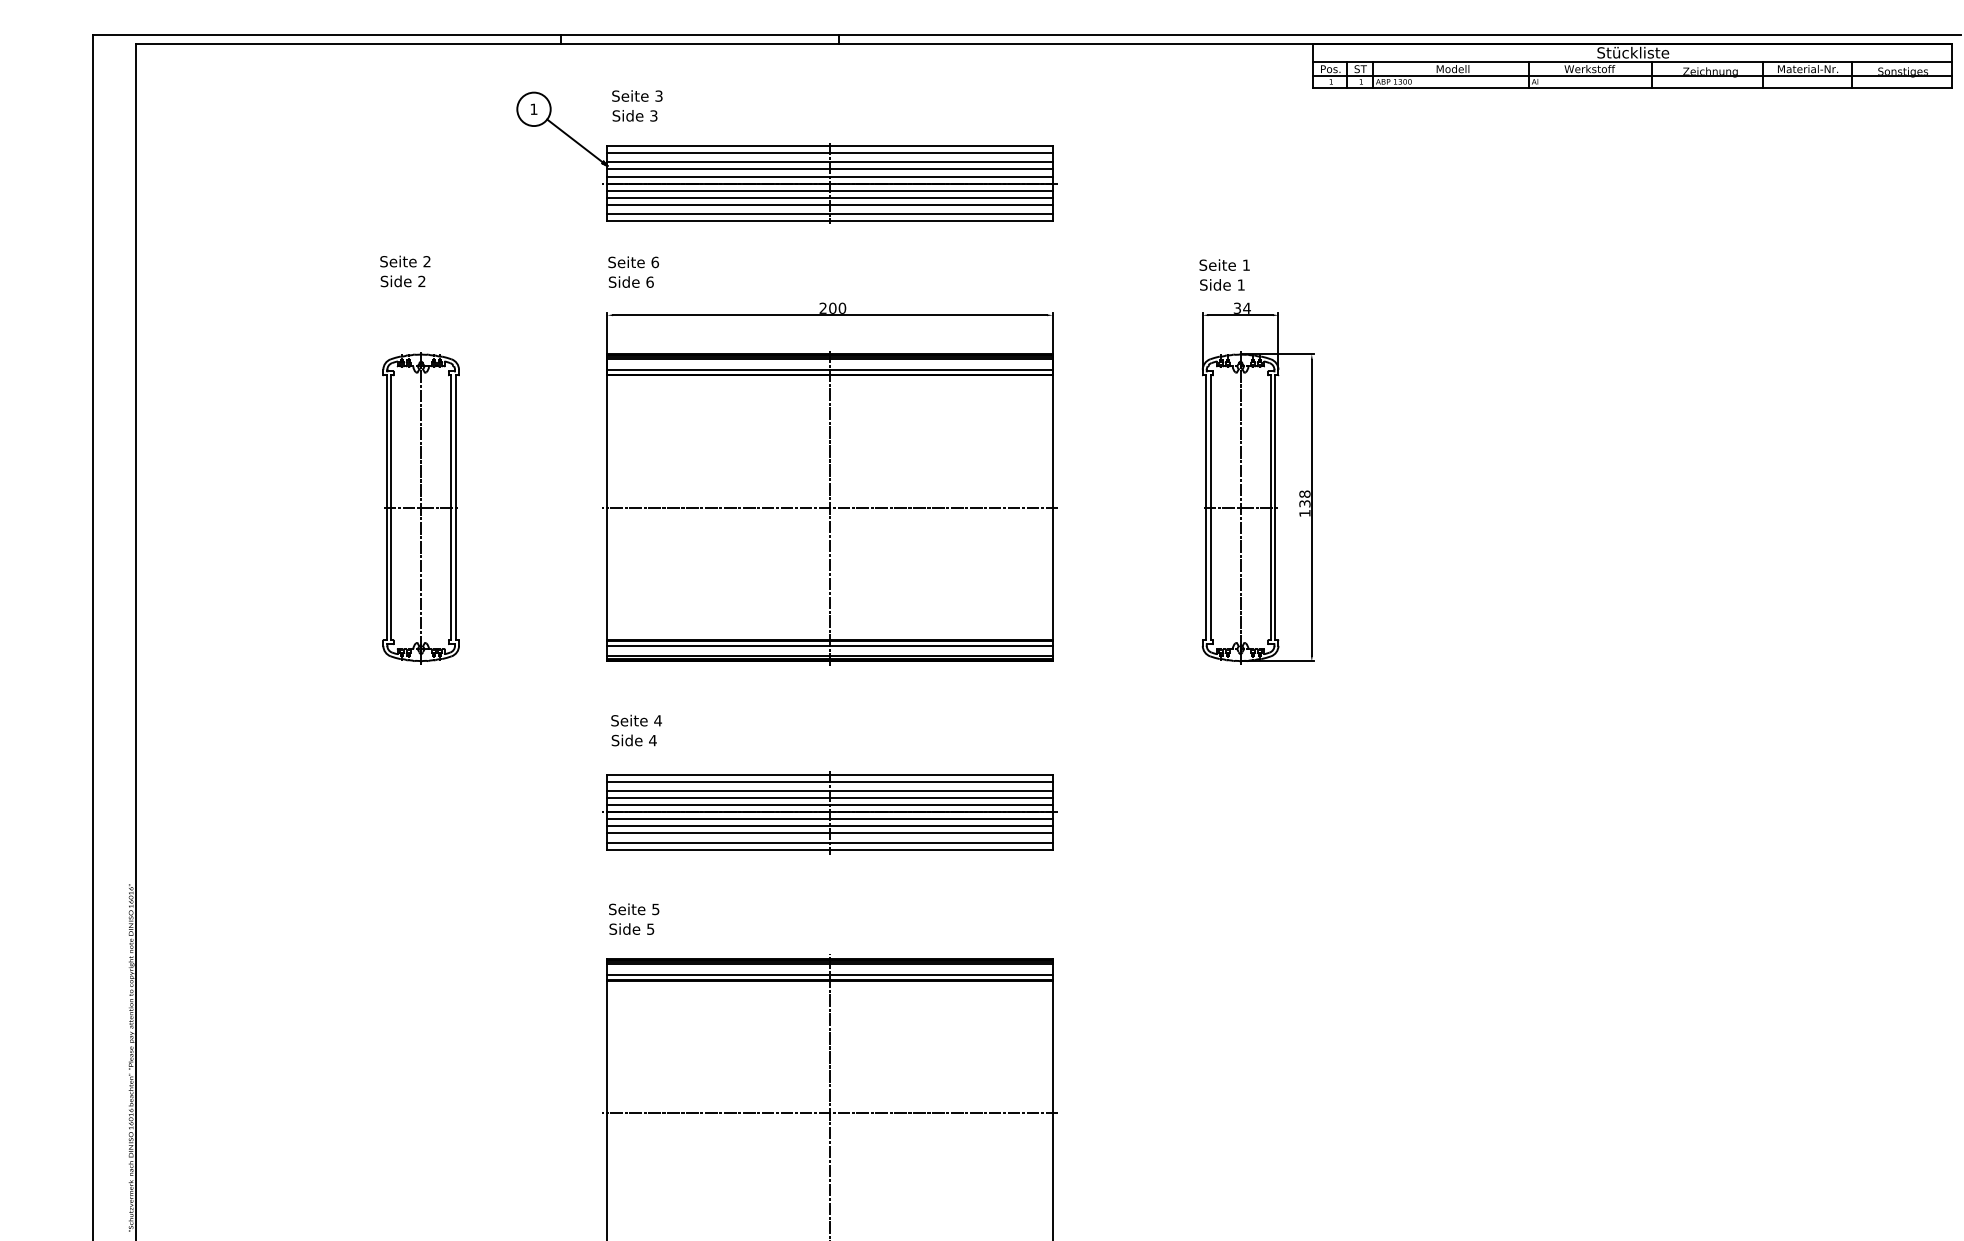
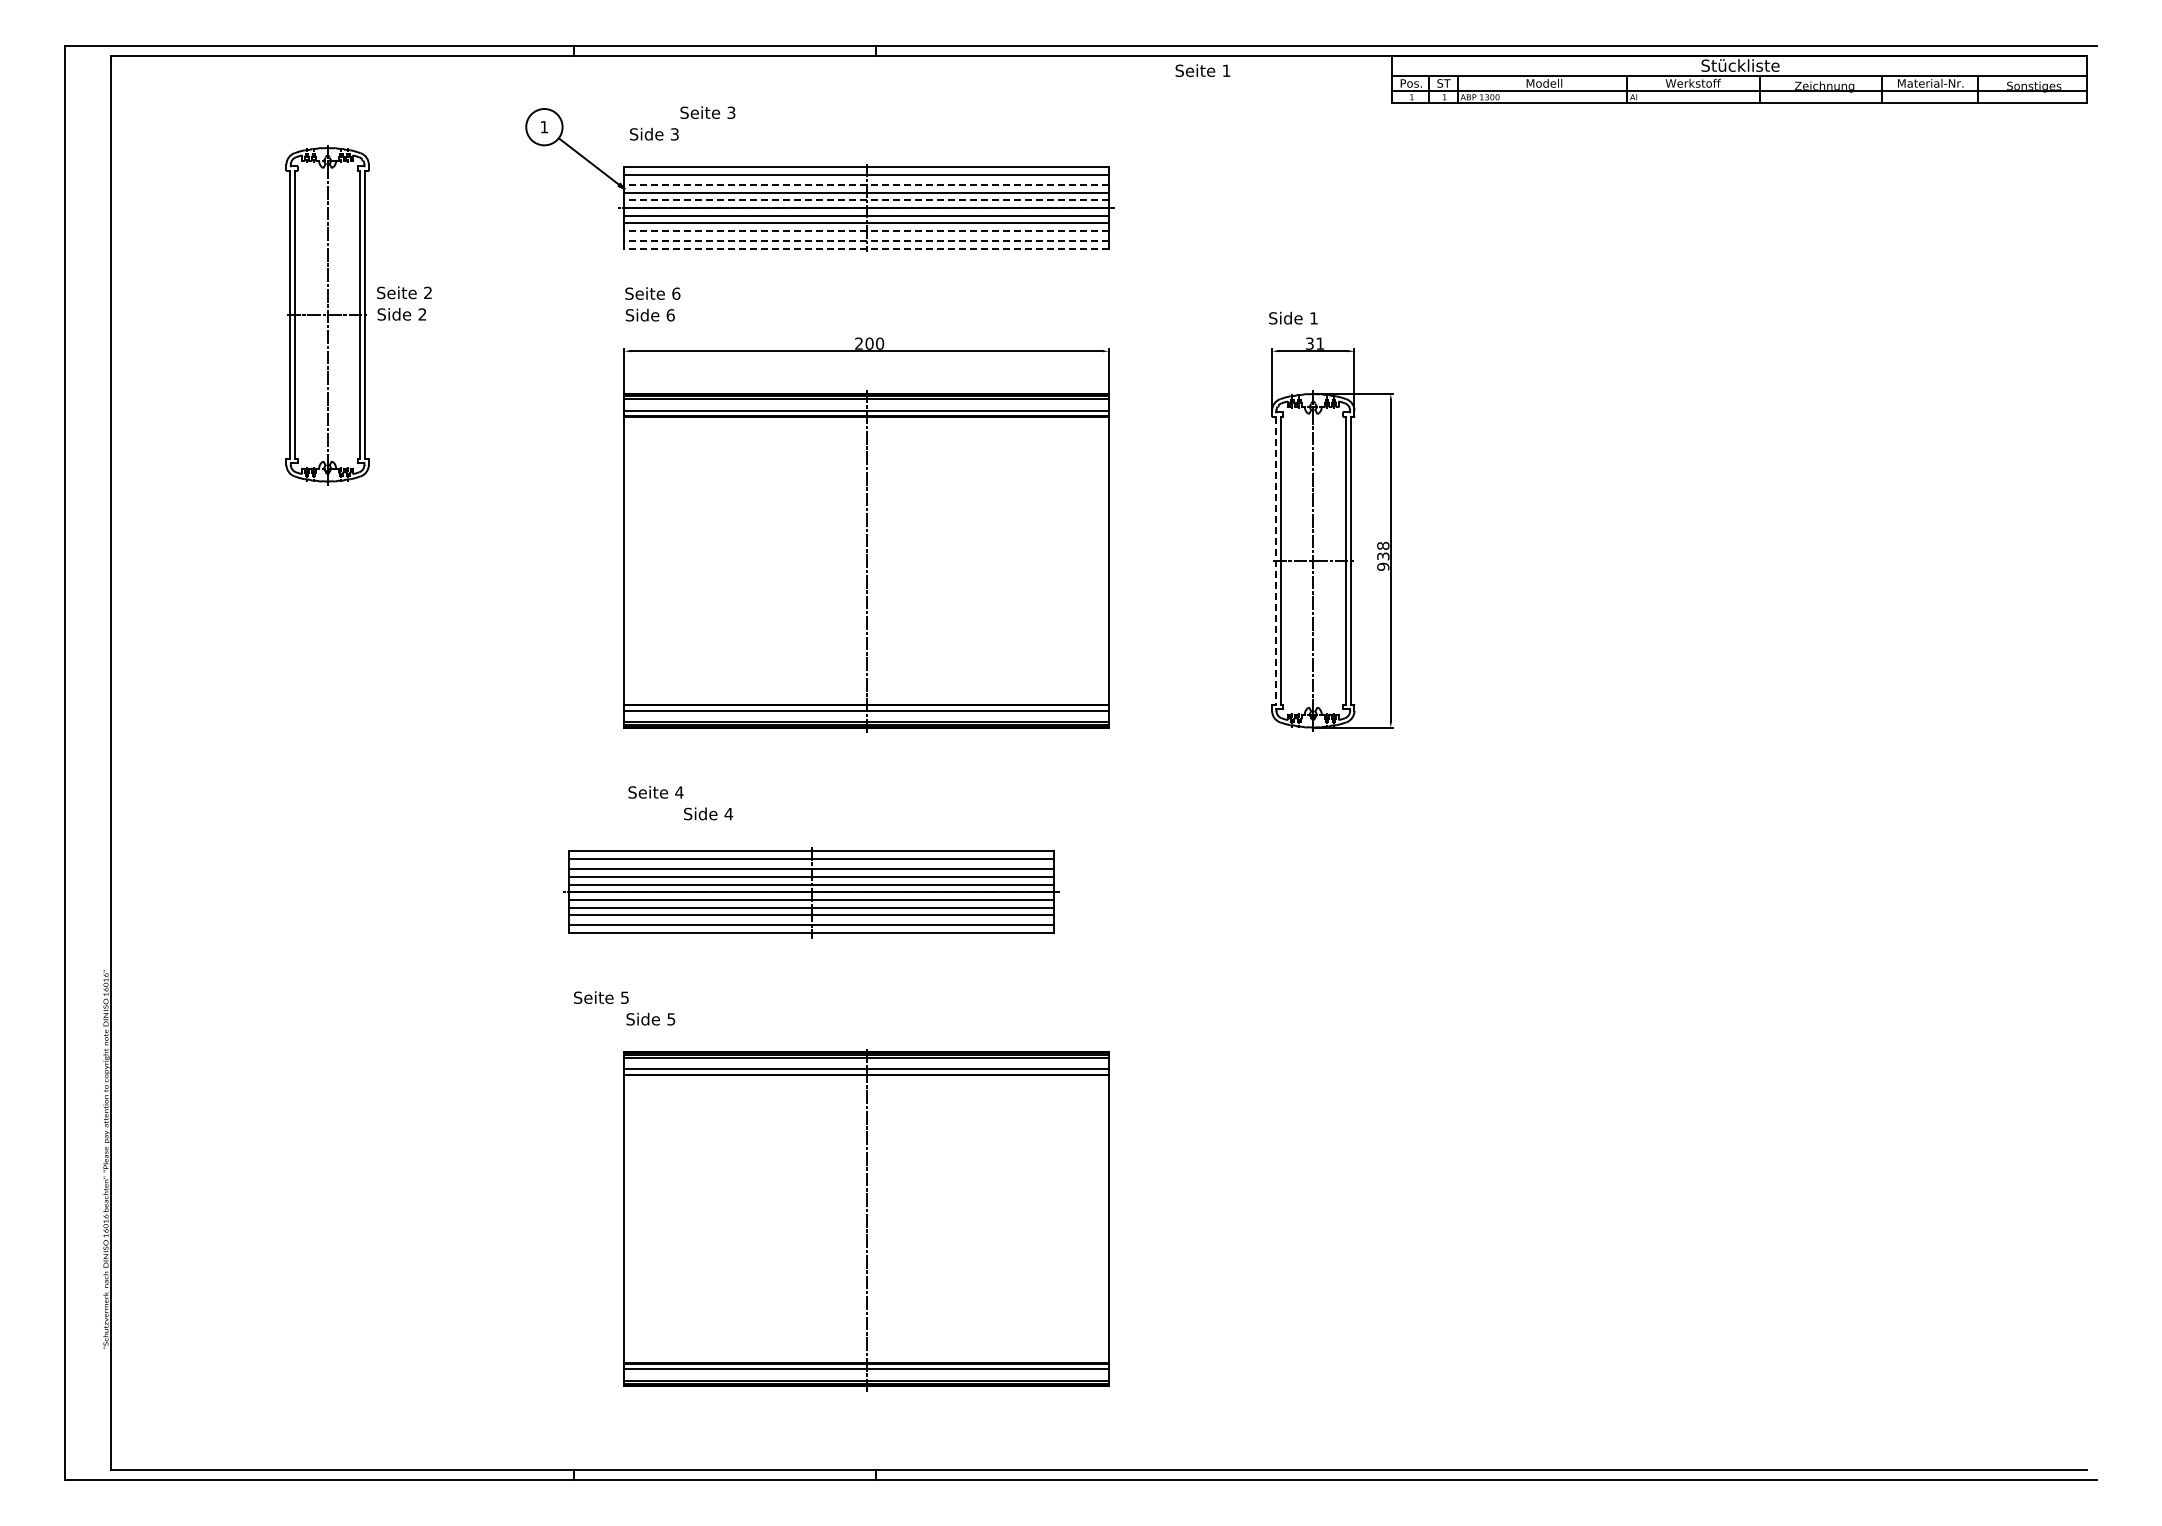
text: (637, 95) -> (707, 112), moved
line: (830, 162) -> (866, 184), solid -> dashed
line: (830, 176) -> (866, 200), solid -> dashed
line: (830, 204) -> (866, 230), solid -> dashed
line: (830, 213) -> (866, 240), solid -> dashed
line: (830, 221) -> (866, 249), solid -> dashed
text: (1224, 264) -> (1202, 70), moved
text: (1247, 308) -> (1320, 343), 34 -> 31
line: (830, 507) -> (866, 560), removed
part: (421, 508) -> (327, 315), moved
line: (1205, 508) -> (1275, 561), solid -> dashed
text: (1305, 513) -> (1383, 566), 138 -> 938
text: (634, 740) -> (708, 813), moved
part: (830, 812) -> (811, 892), moved
text: (634, 909) -> (601, 997), moved
line: (830, 1113) -> (866, 1219), removed

